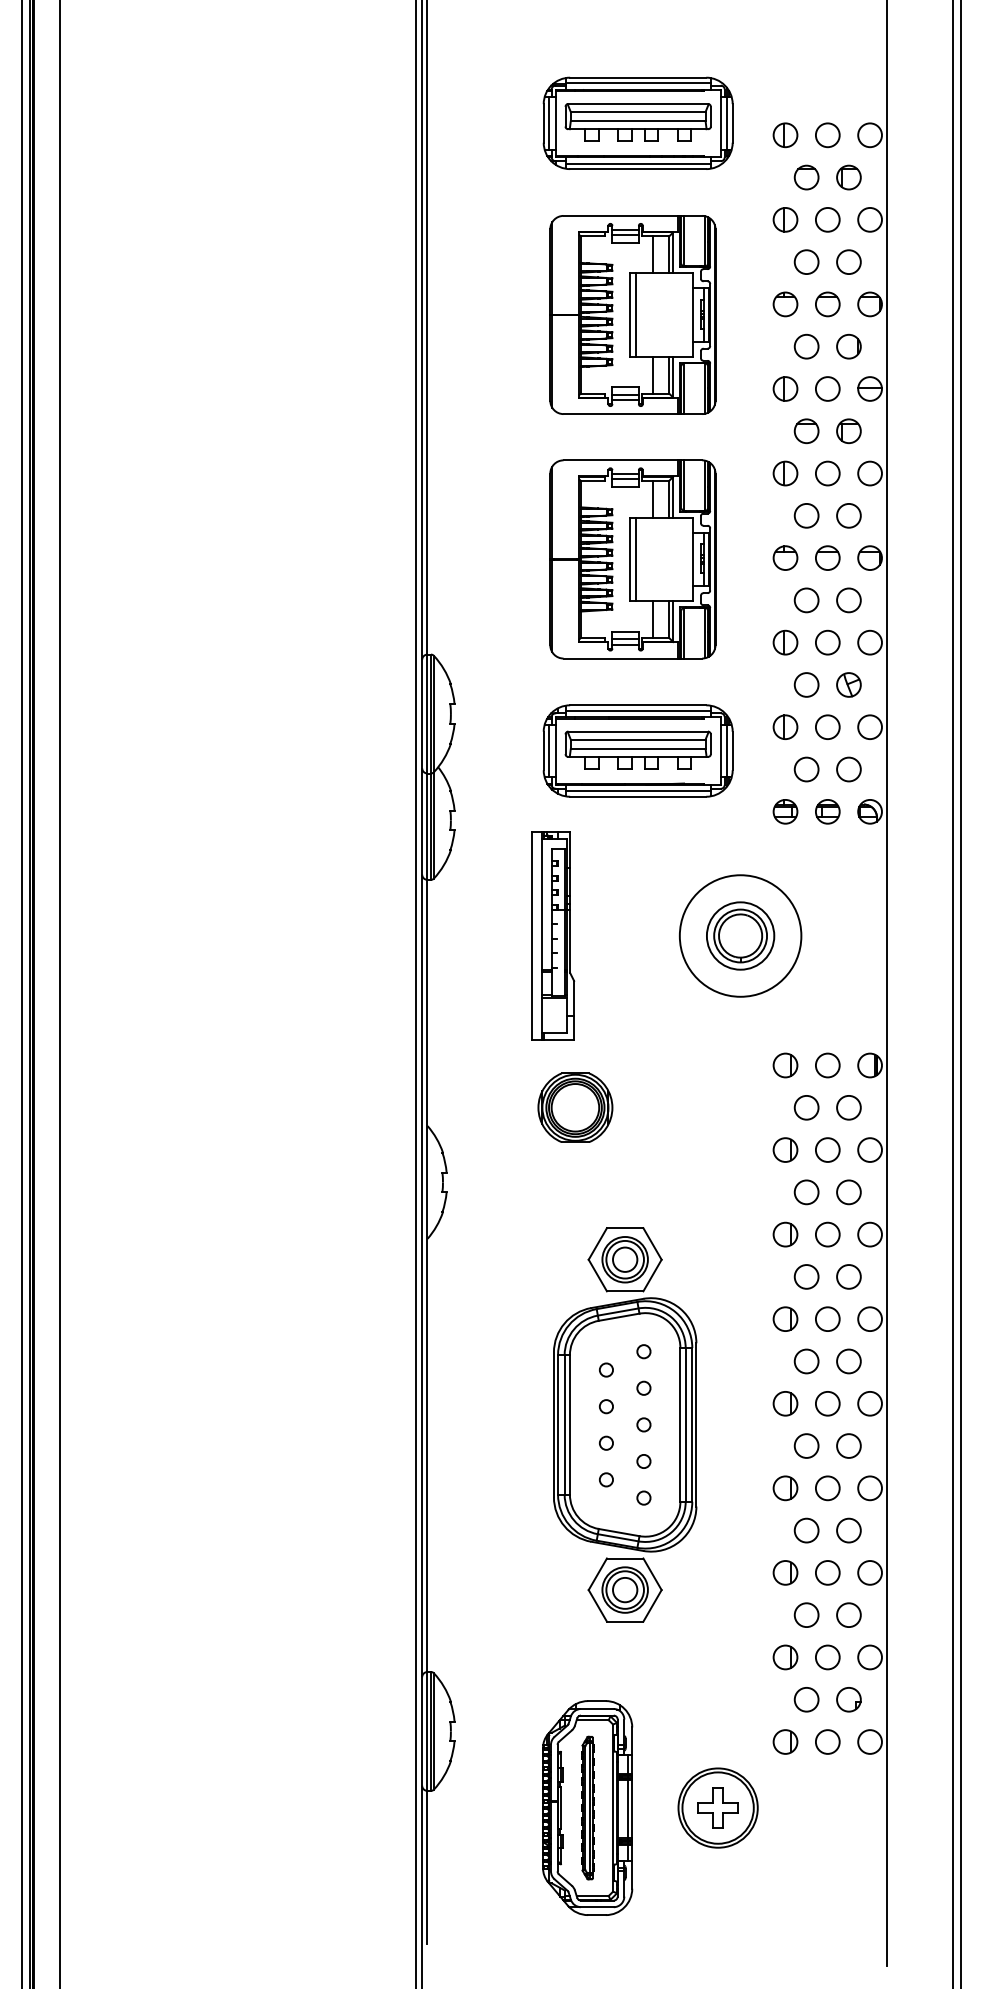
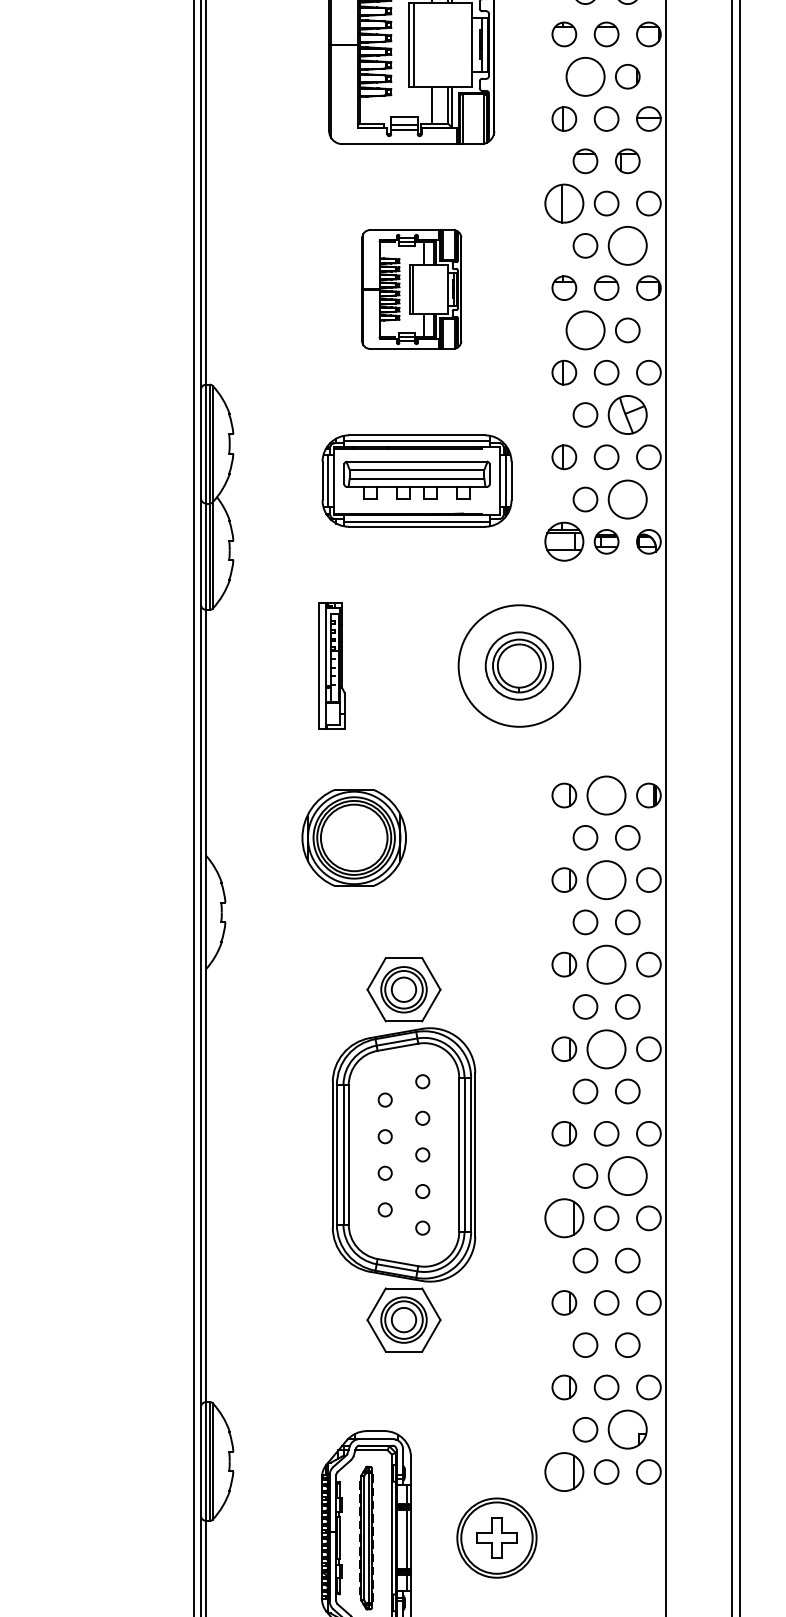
circle: (806, 346) -> (585, 76), size x1.6
part: (785, 473) -> (564, 203), size x1.6
circle: (848, 515) -> (627, 245), size x1.6
part: (632, 559) -> (411, 289), size x0.6
circle: (806, 600) -> (585, 330), size x1.6
part: (848, 684) -> (627, 414), size x1.6
circle: (848, 769) -> (627, 499), size x1.6
part: (785, 811) -> (564, 541), size x1.6
part: (553, 935) -> (332, 665), size x0.6
circle: (827, 1065) -> (606, 795), size x1.6
part: (575, 1107) -> (354, 837), size x1.4
circle: (827, 1149) -> (606, 879), size x1.6
circle: (827, 1234) -> (606, 964), size x1.6
circle: (827, 1318) -> (606, 1048), size x1.6
circle: (848, 1445) -> (627, 1175), size x1.6
part: (785, 1488) -> (564, 1218), size x1.6
part: (848, 1699) -> (627, 1429), size x1.6
part: (785, 1741) -> (564, 1471), size x1.6

